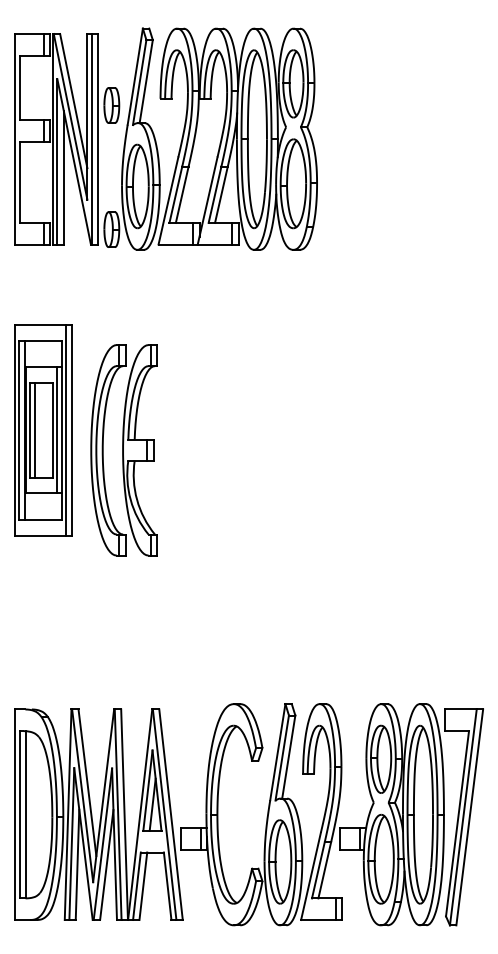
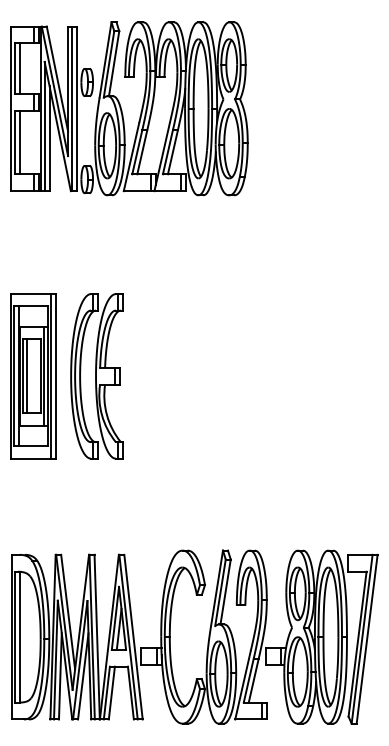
line: (25, 87) -> (19, 68), added
line: (25, 181) -> (19, 141), added
part: (43, 430) -> (33, 376), moved
part: (123, 450) -> (96, 376), moved

